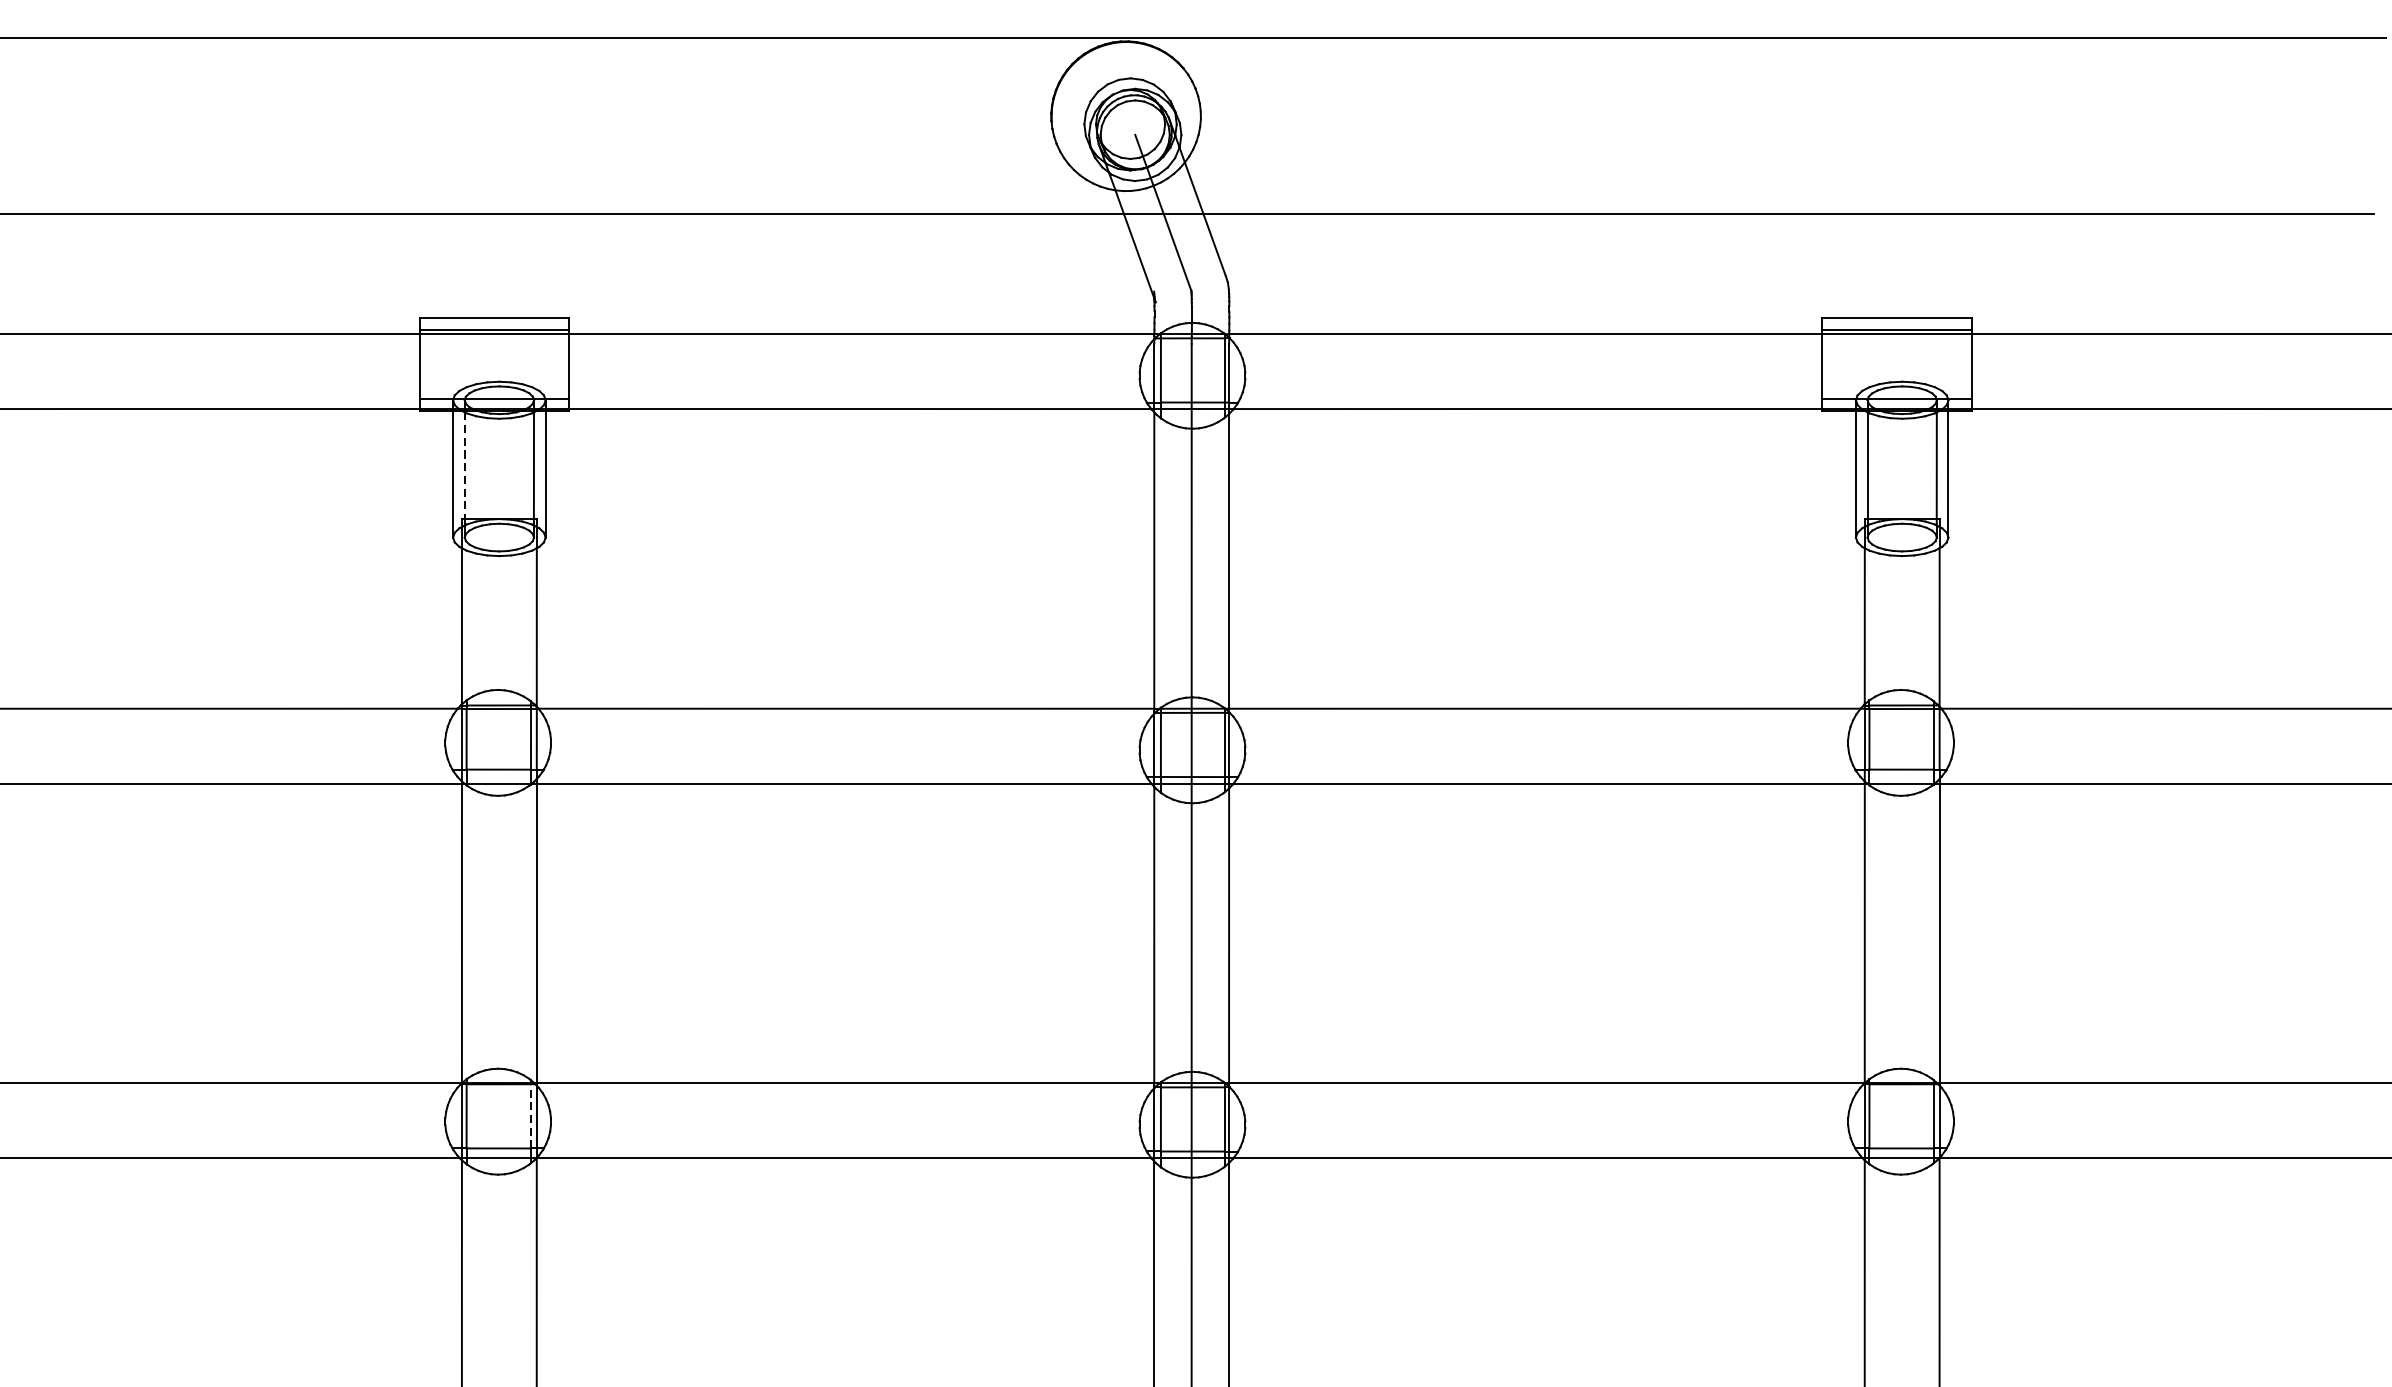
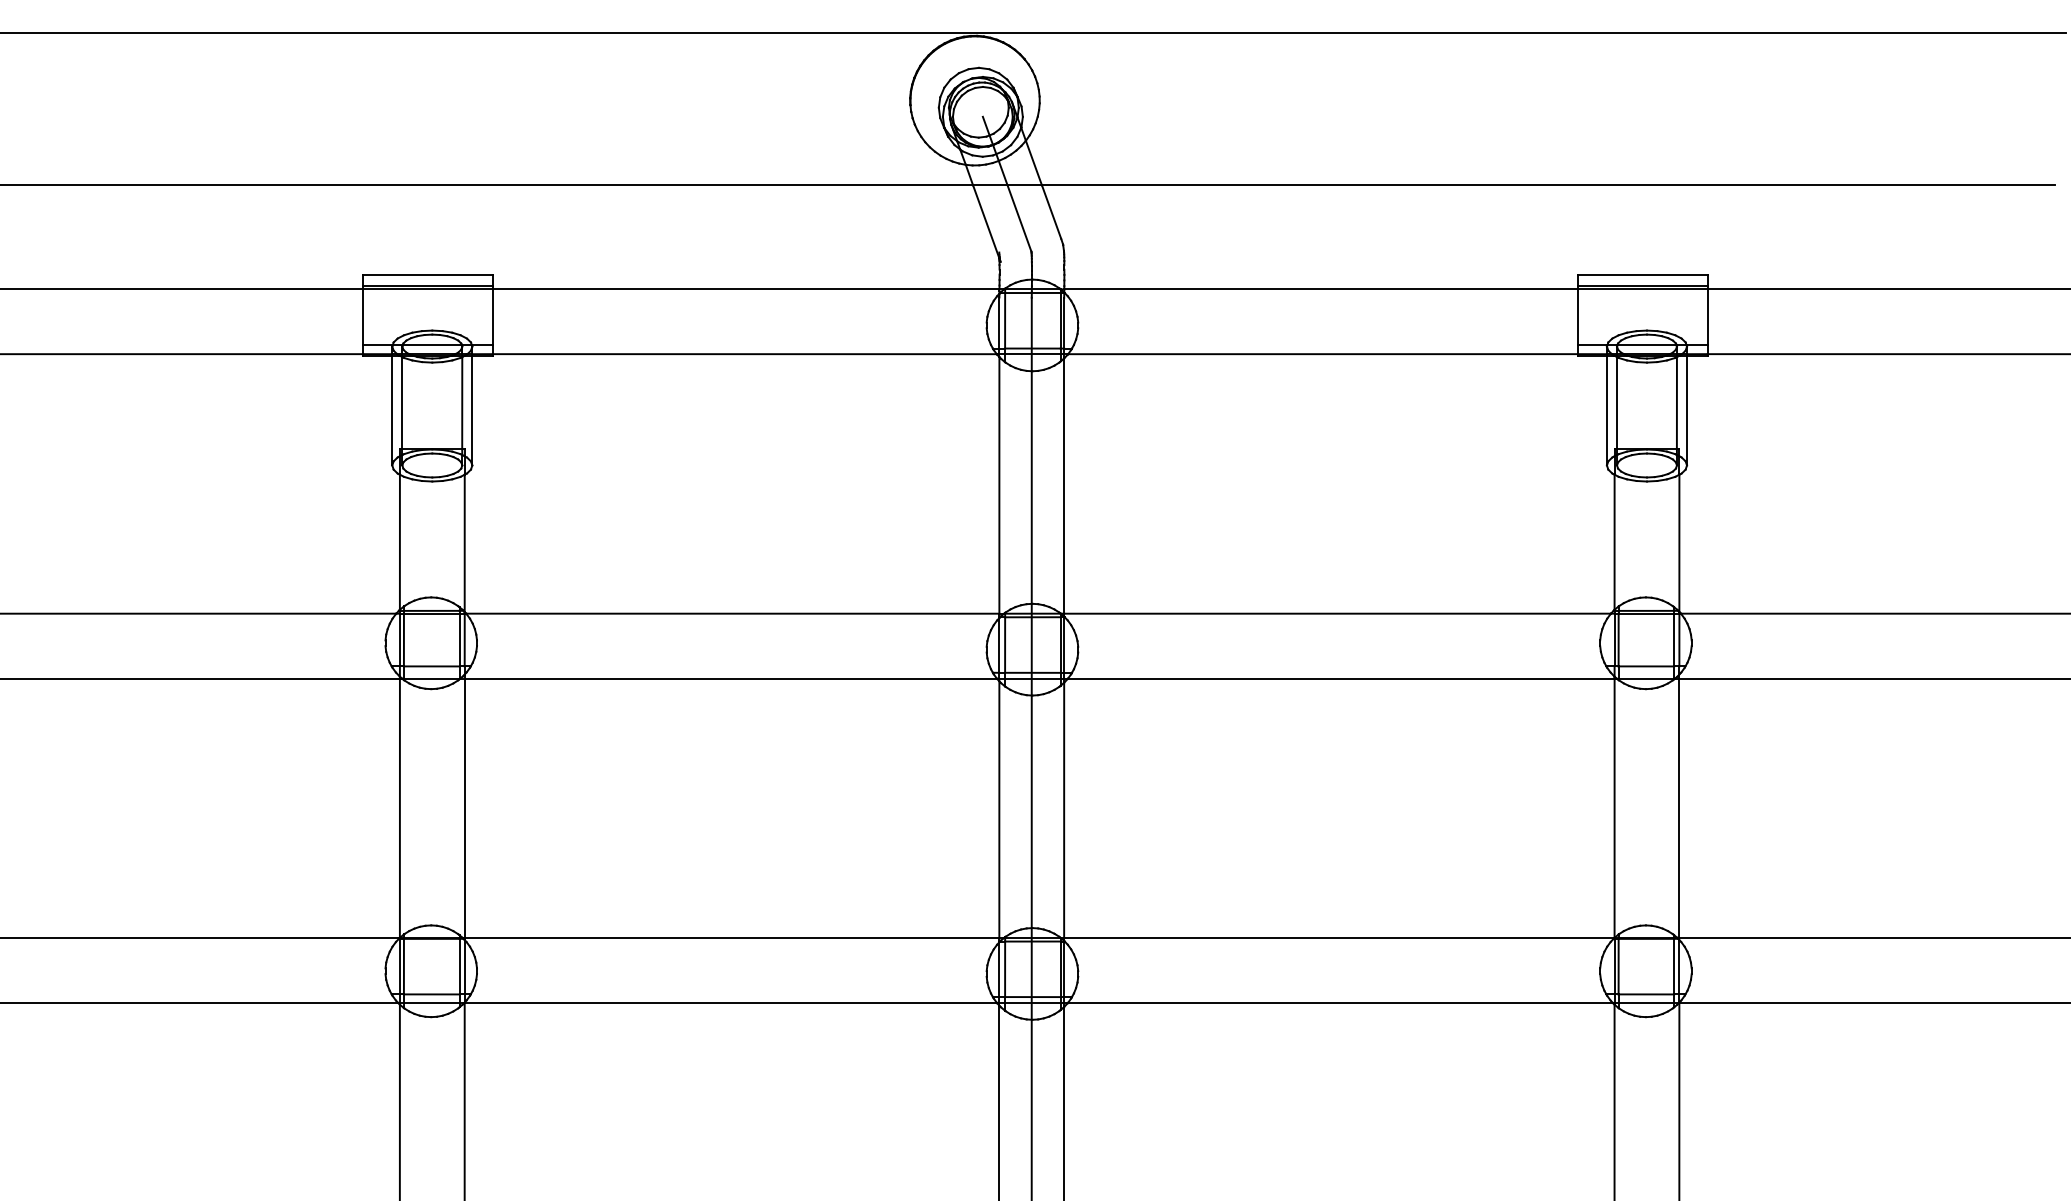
line: (464, 465) -> (402, 403), dashed -> solid
line: (530, 1116) -> (459, 966), dashed -> solid

